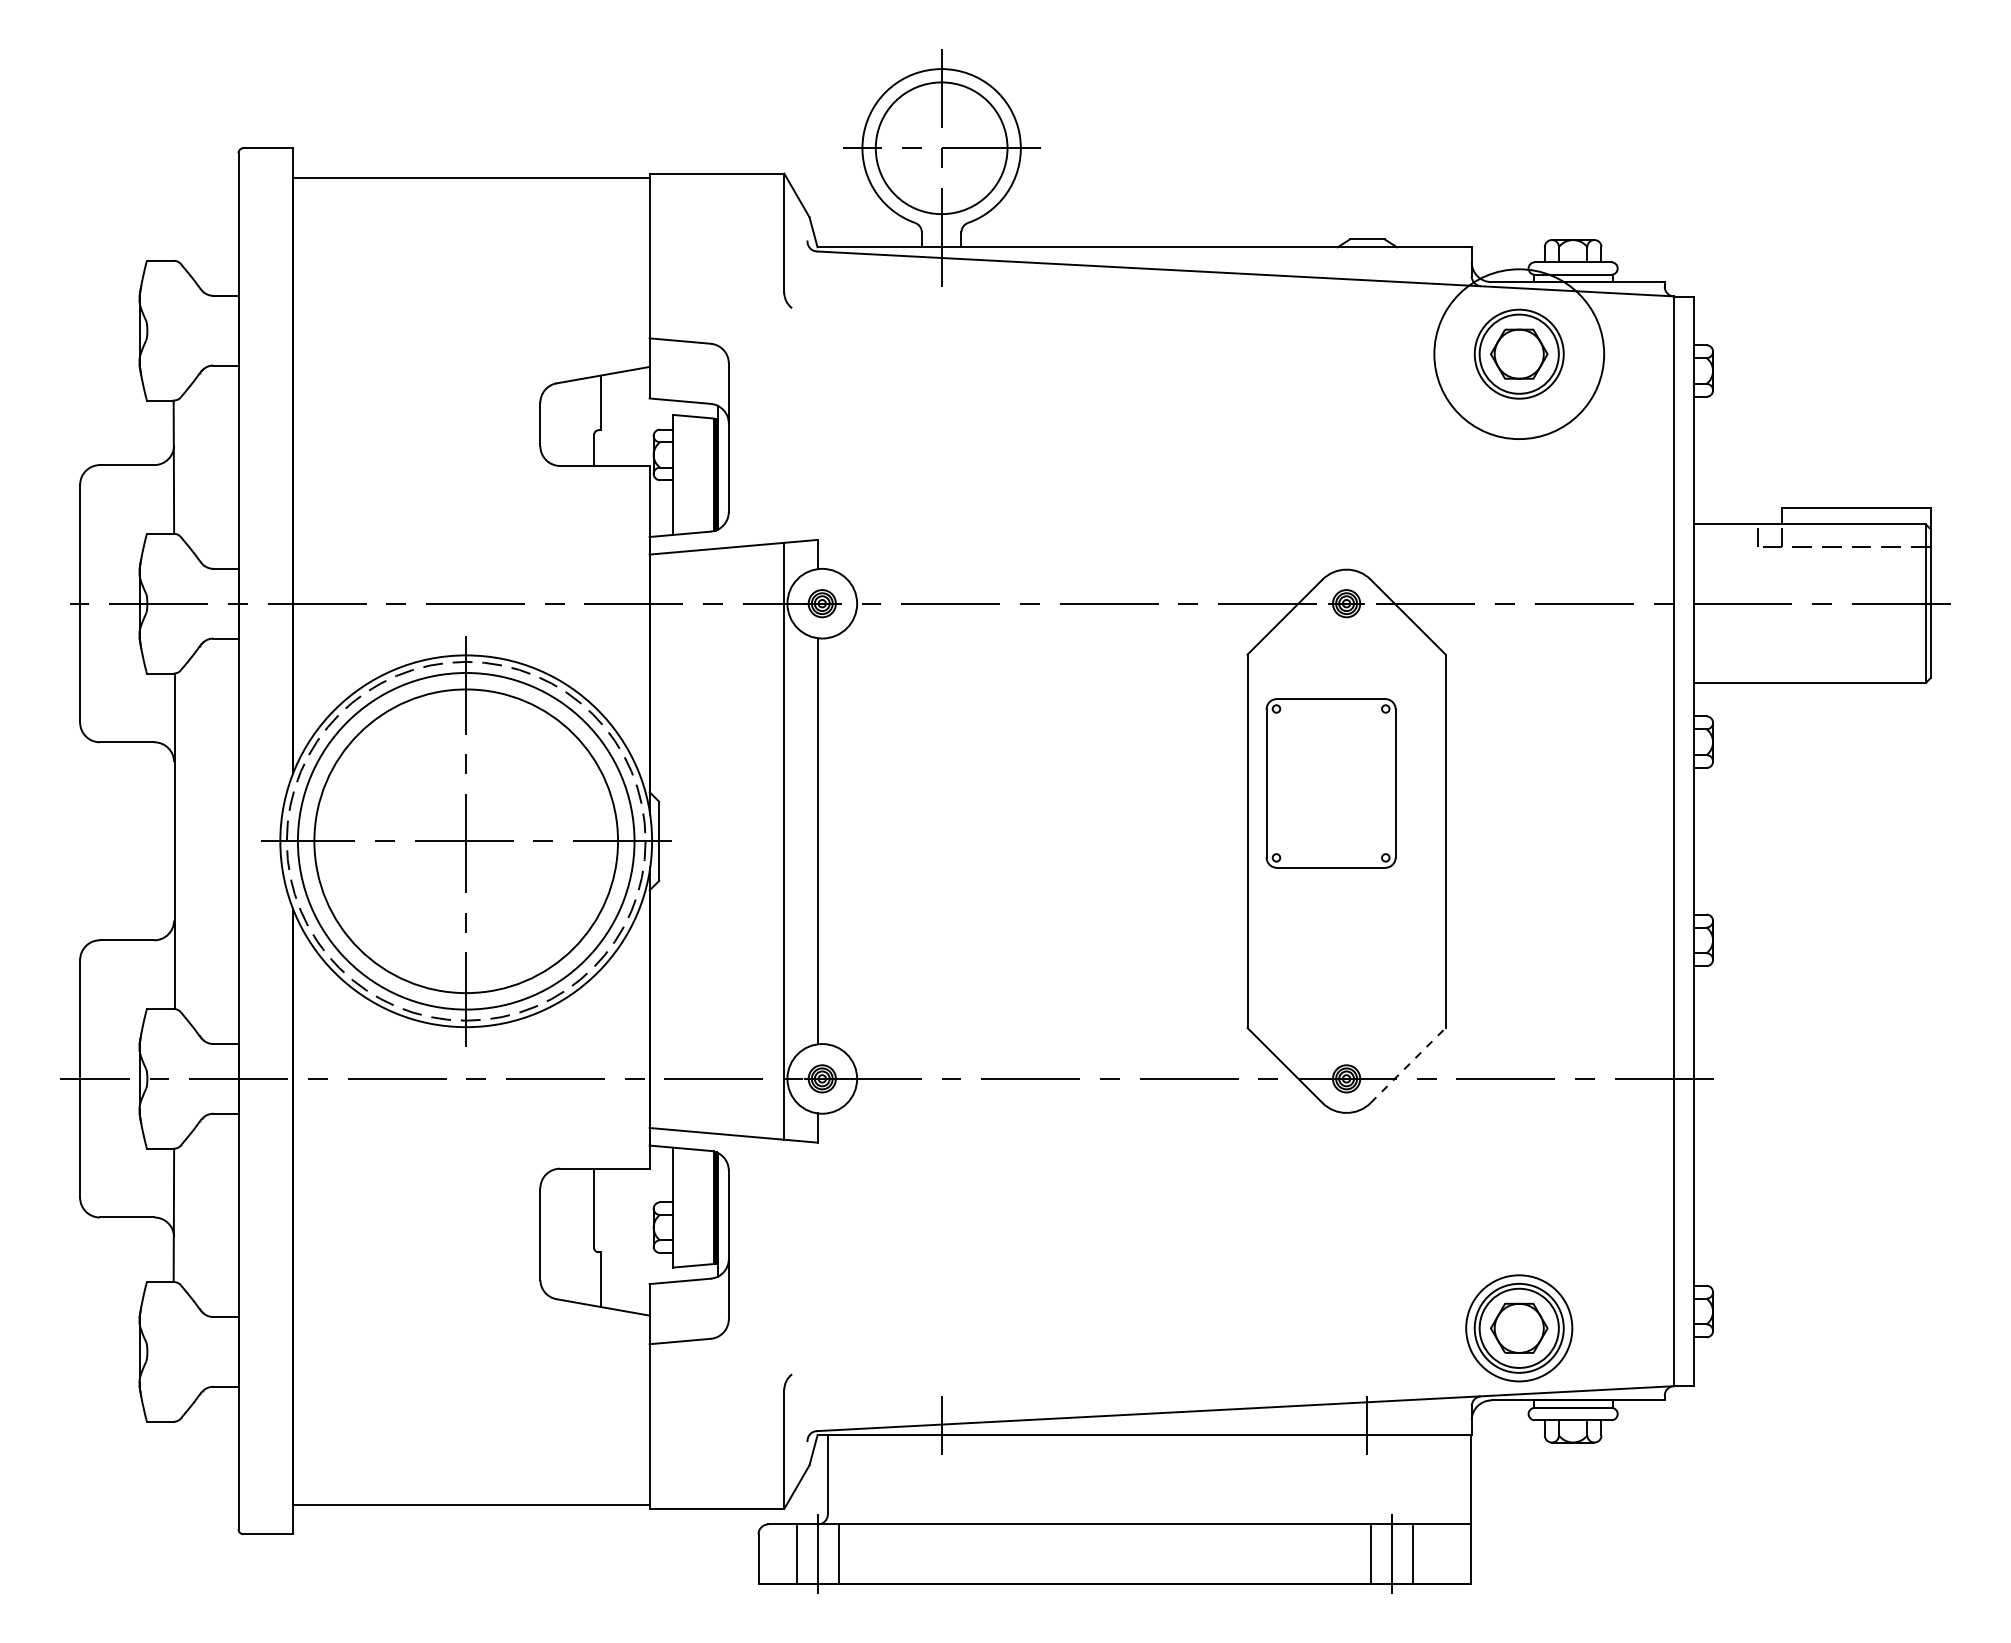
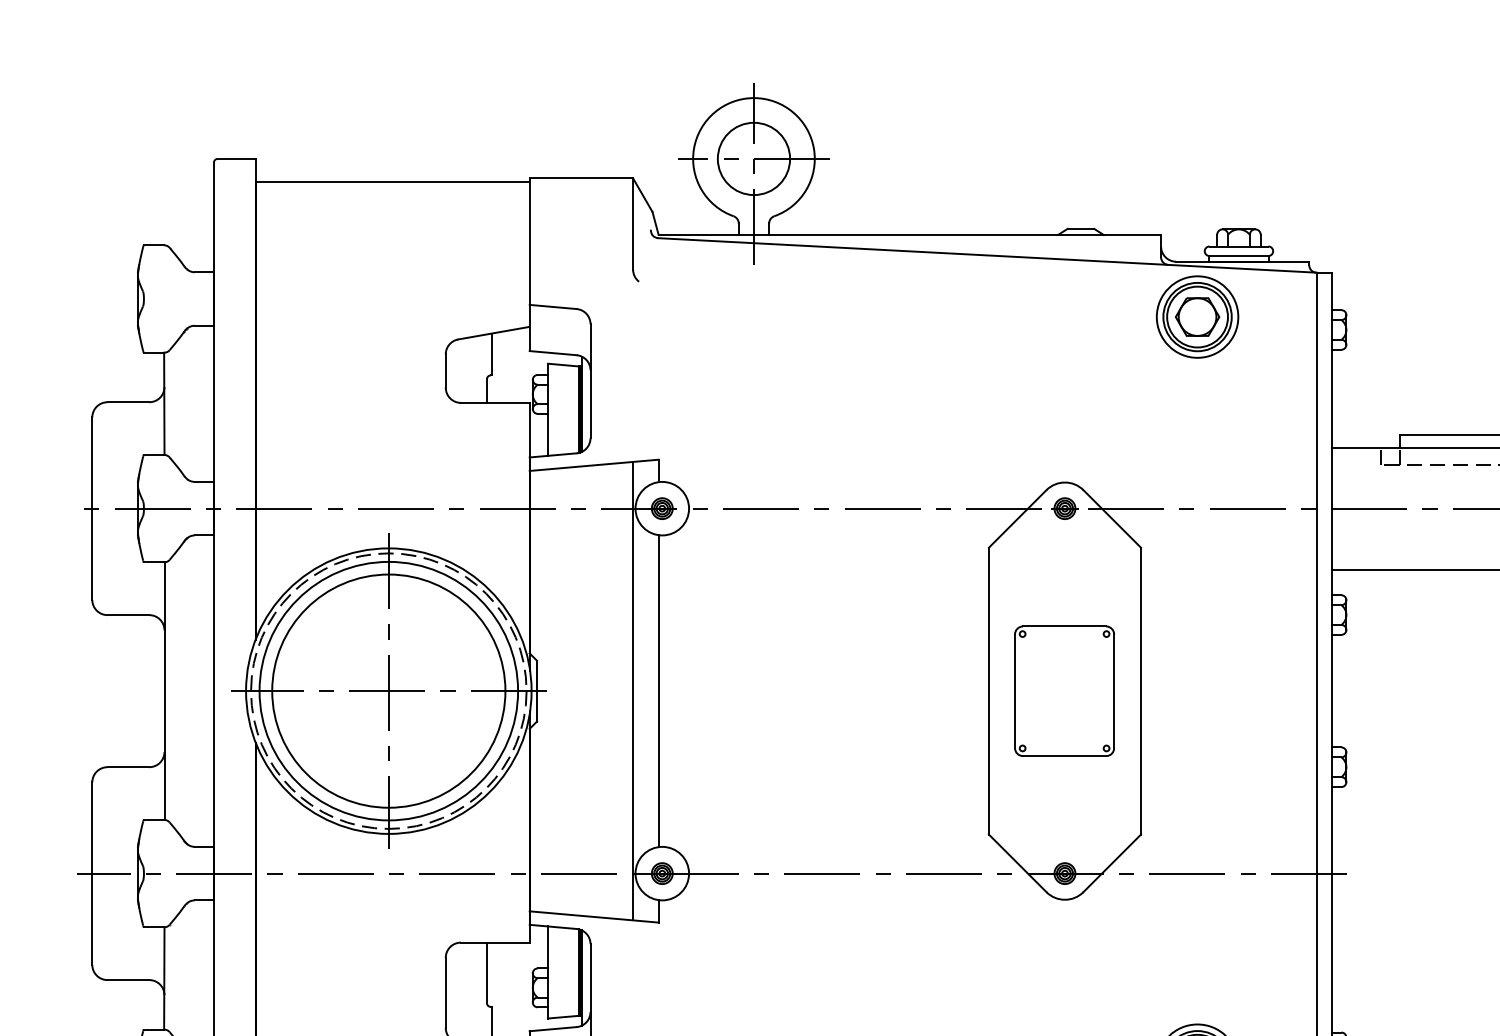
circle: (941, 148) -> (753, 159), size x0.71
circle: (1519, 354) -> (1197, 317), size x0.62
part: (1330, 783) -> (1064, 691), moved
line: (1408, 1065) -> (1112, 863), dashed -> solid

